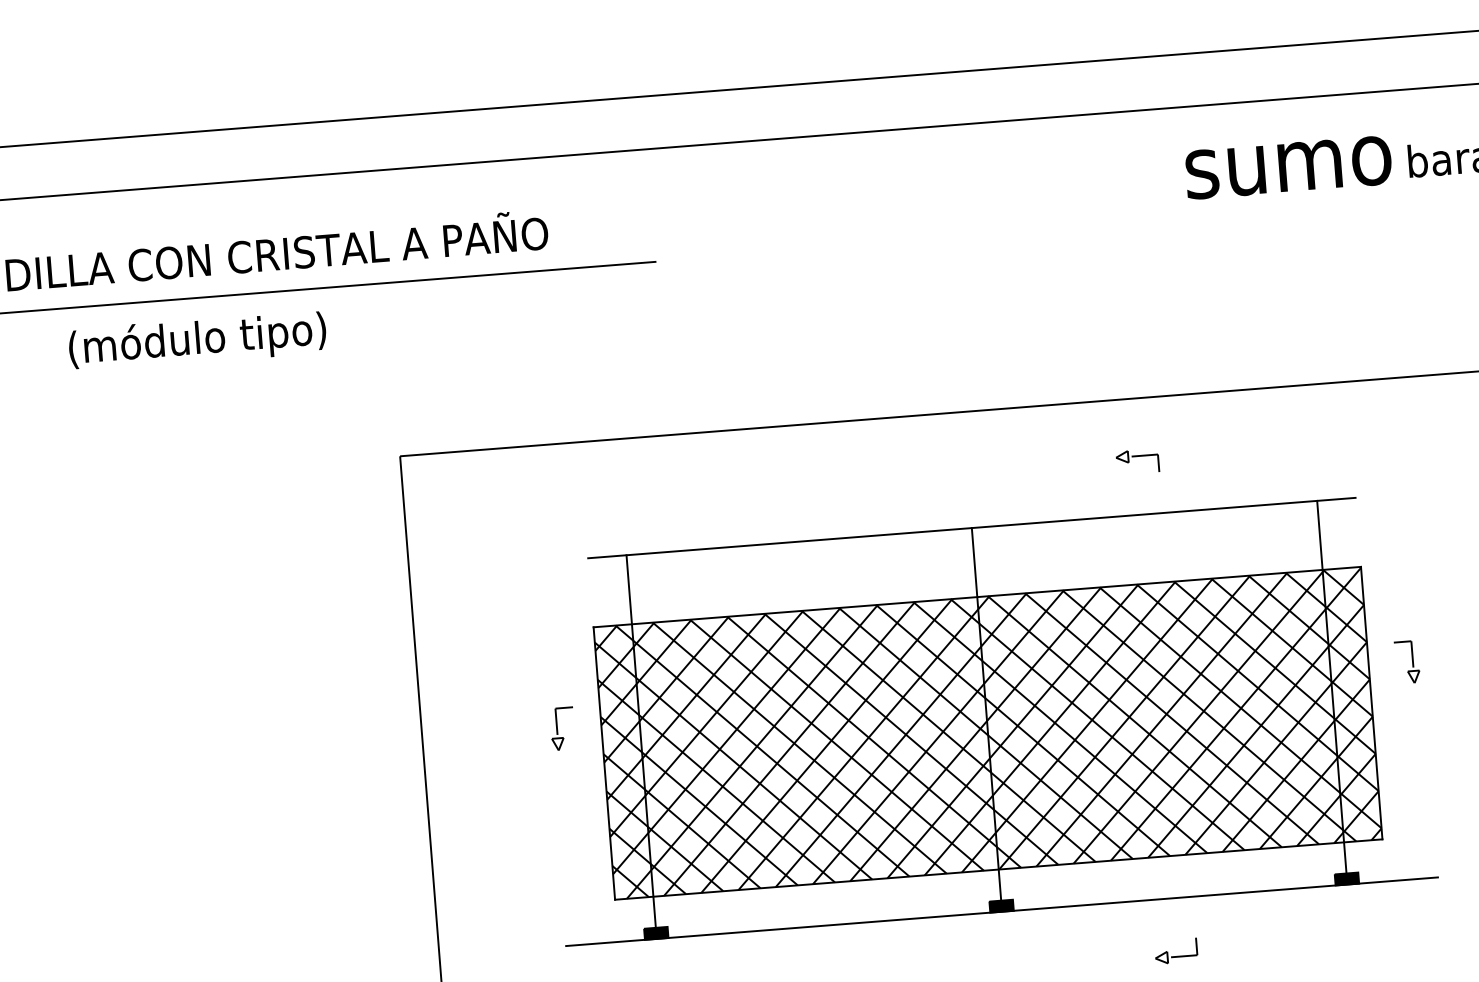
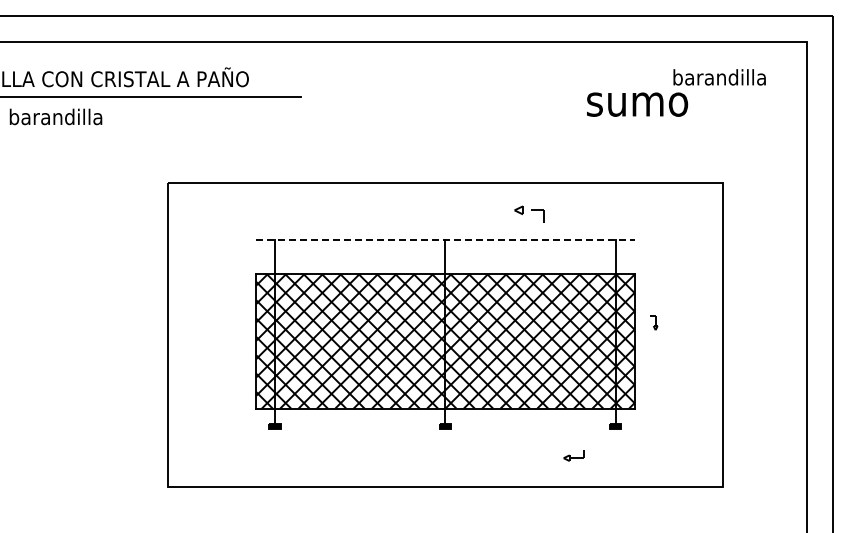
text: (1288, 167) -> (637, 104), moved
text: (196, 340) -> (72, 118), (módulo tipo) -> barandilla
part: (1136, 460) -> (528, 213), size x1.4
line: (972, 528) -> (445, 240), solid -> dashed
part: (1407, 661) -> (653, 322), size x0.7
part: (561, 728) -> (236, 322), removed
line: (1002, 911) -> (445, 429), removed
part: (1174, 951) -> (573, 455), moved

